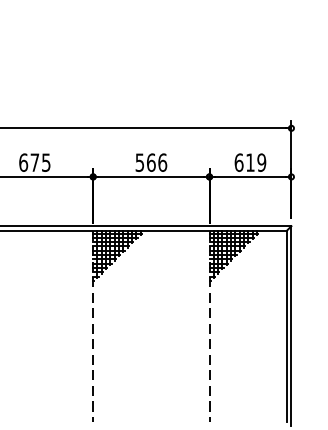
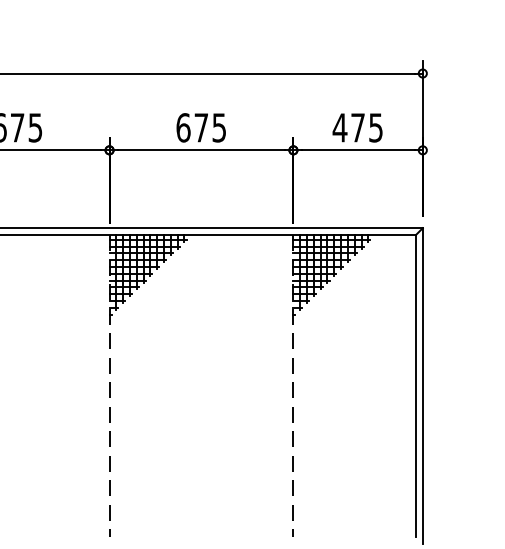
text: (151, 162) -> (201, 127), 566 -> 675
text: (250, 162) -> (358, 127), 619 -> 475

